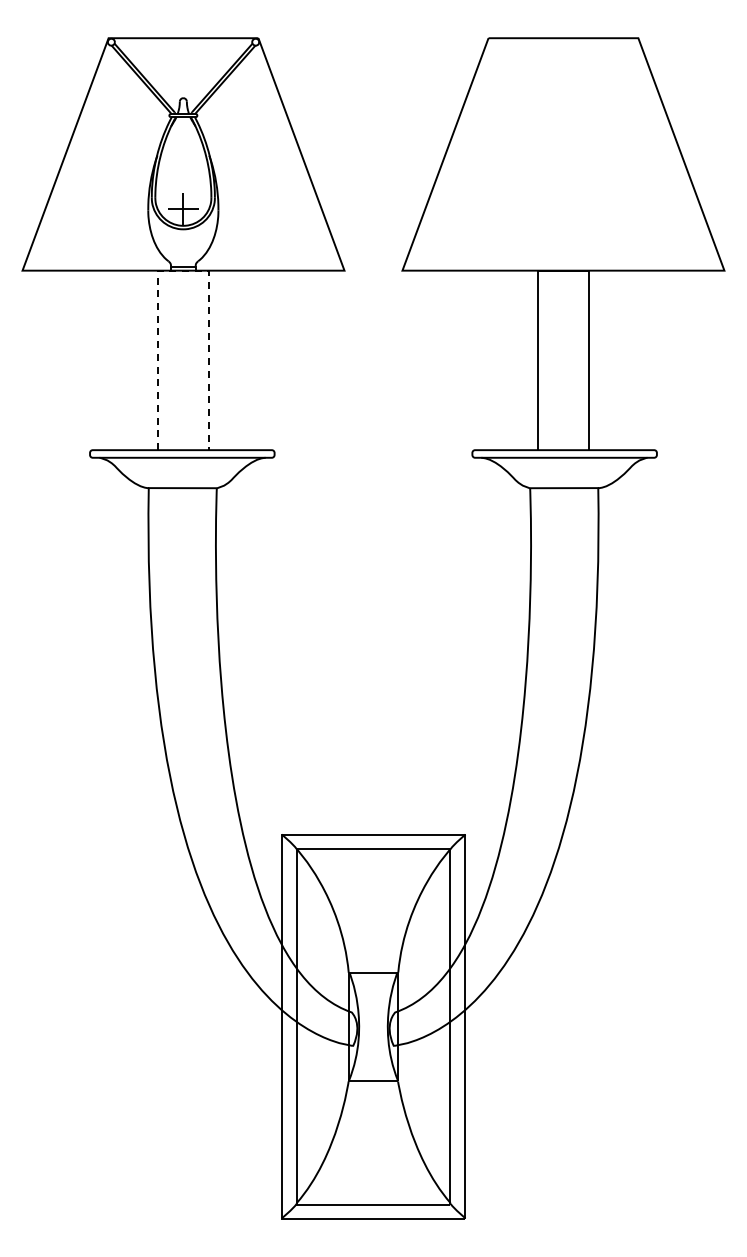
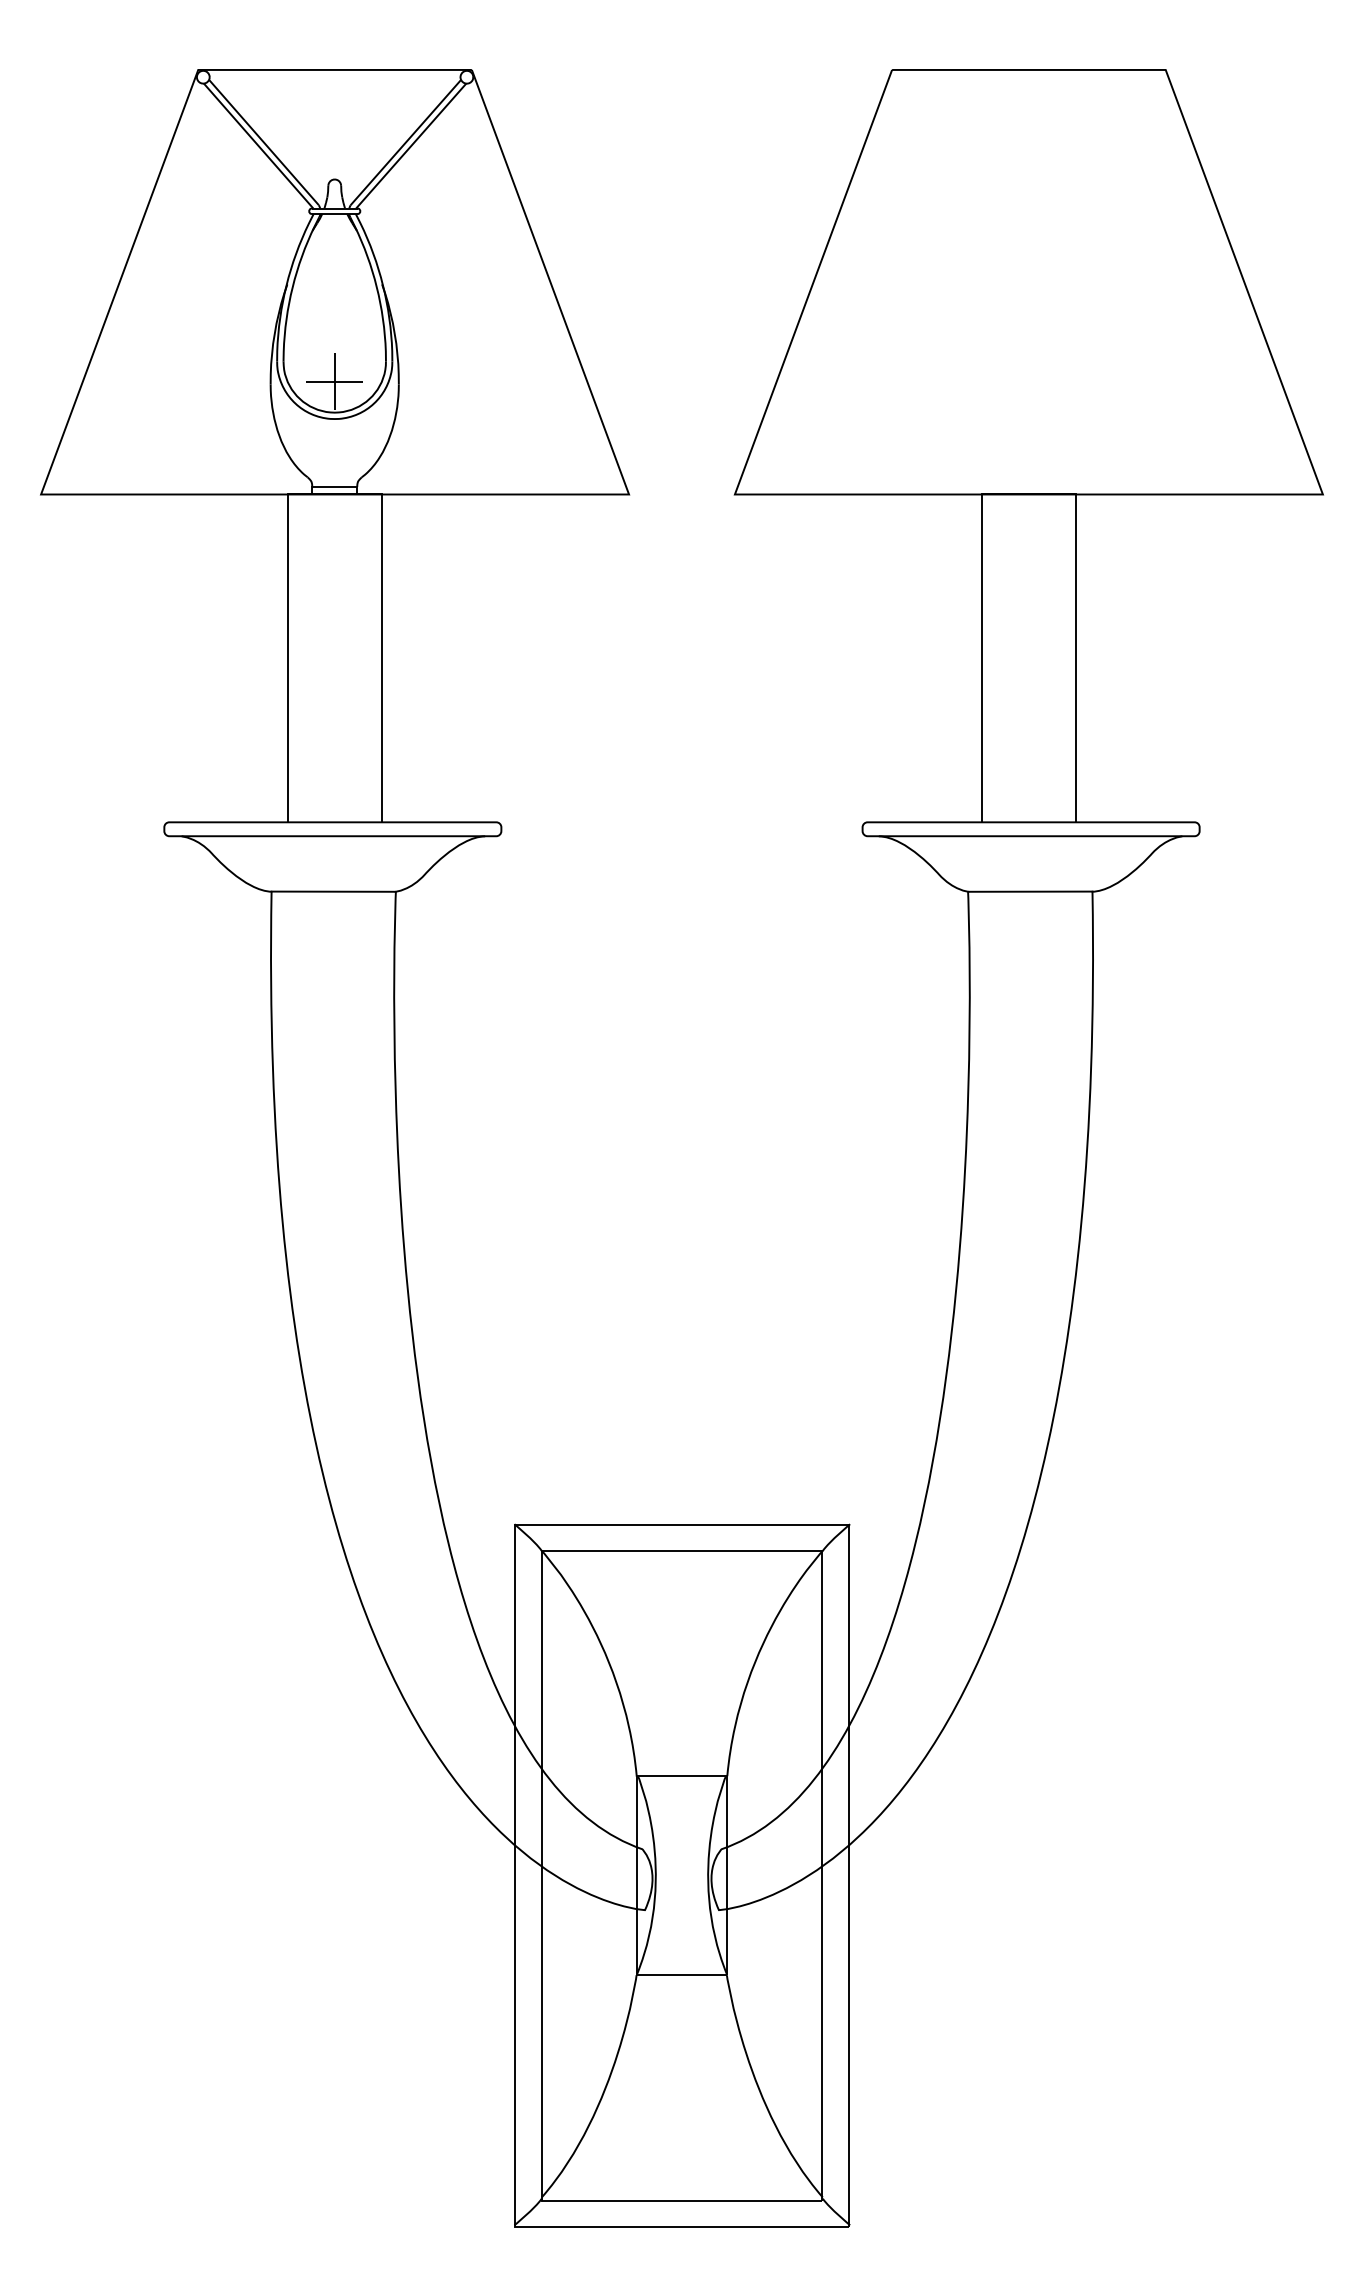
line: (183, 270) -> (335, 494), dashed -> solid

